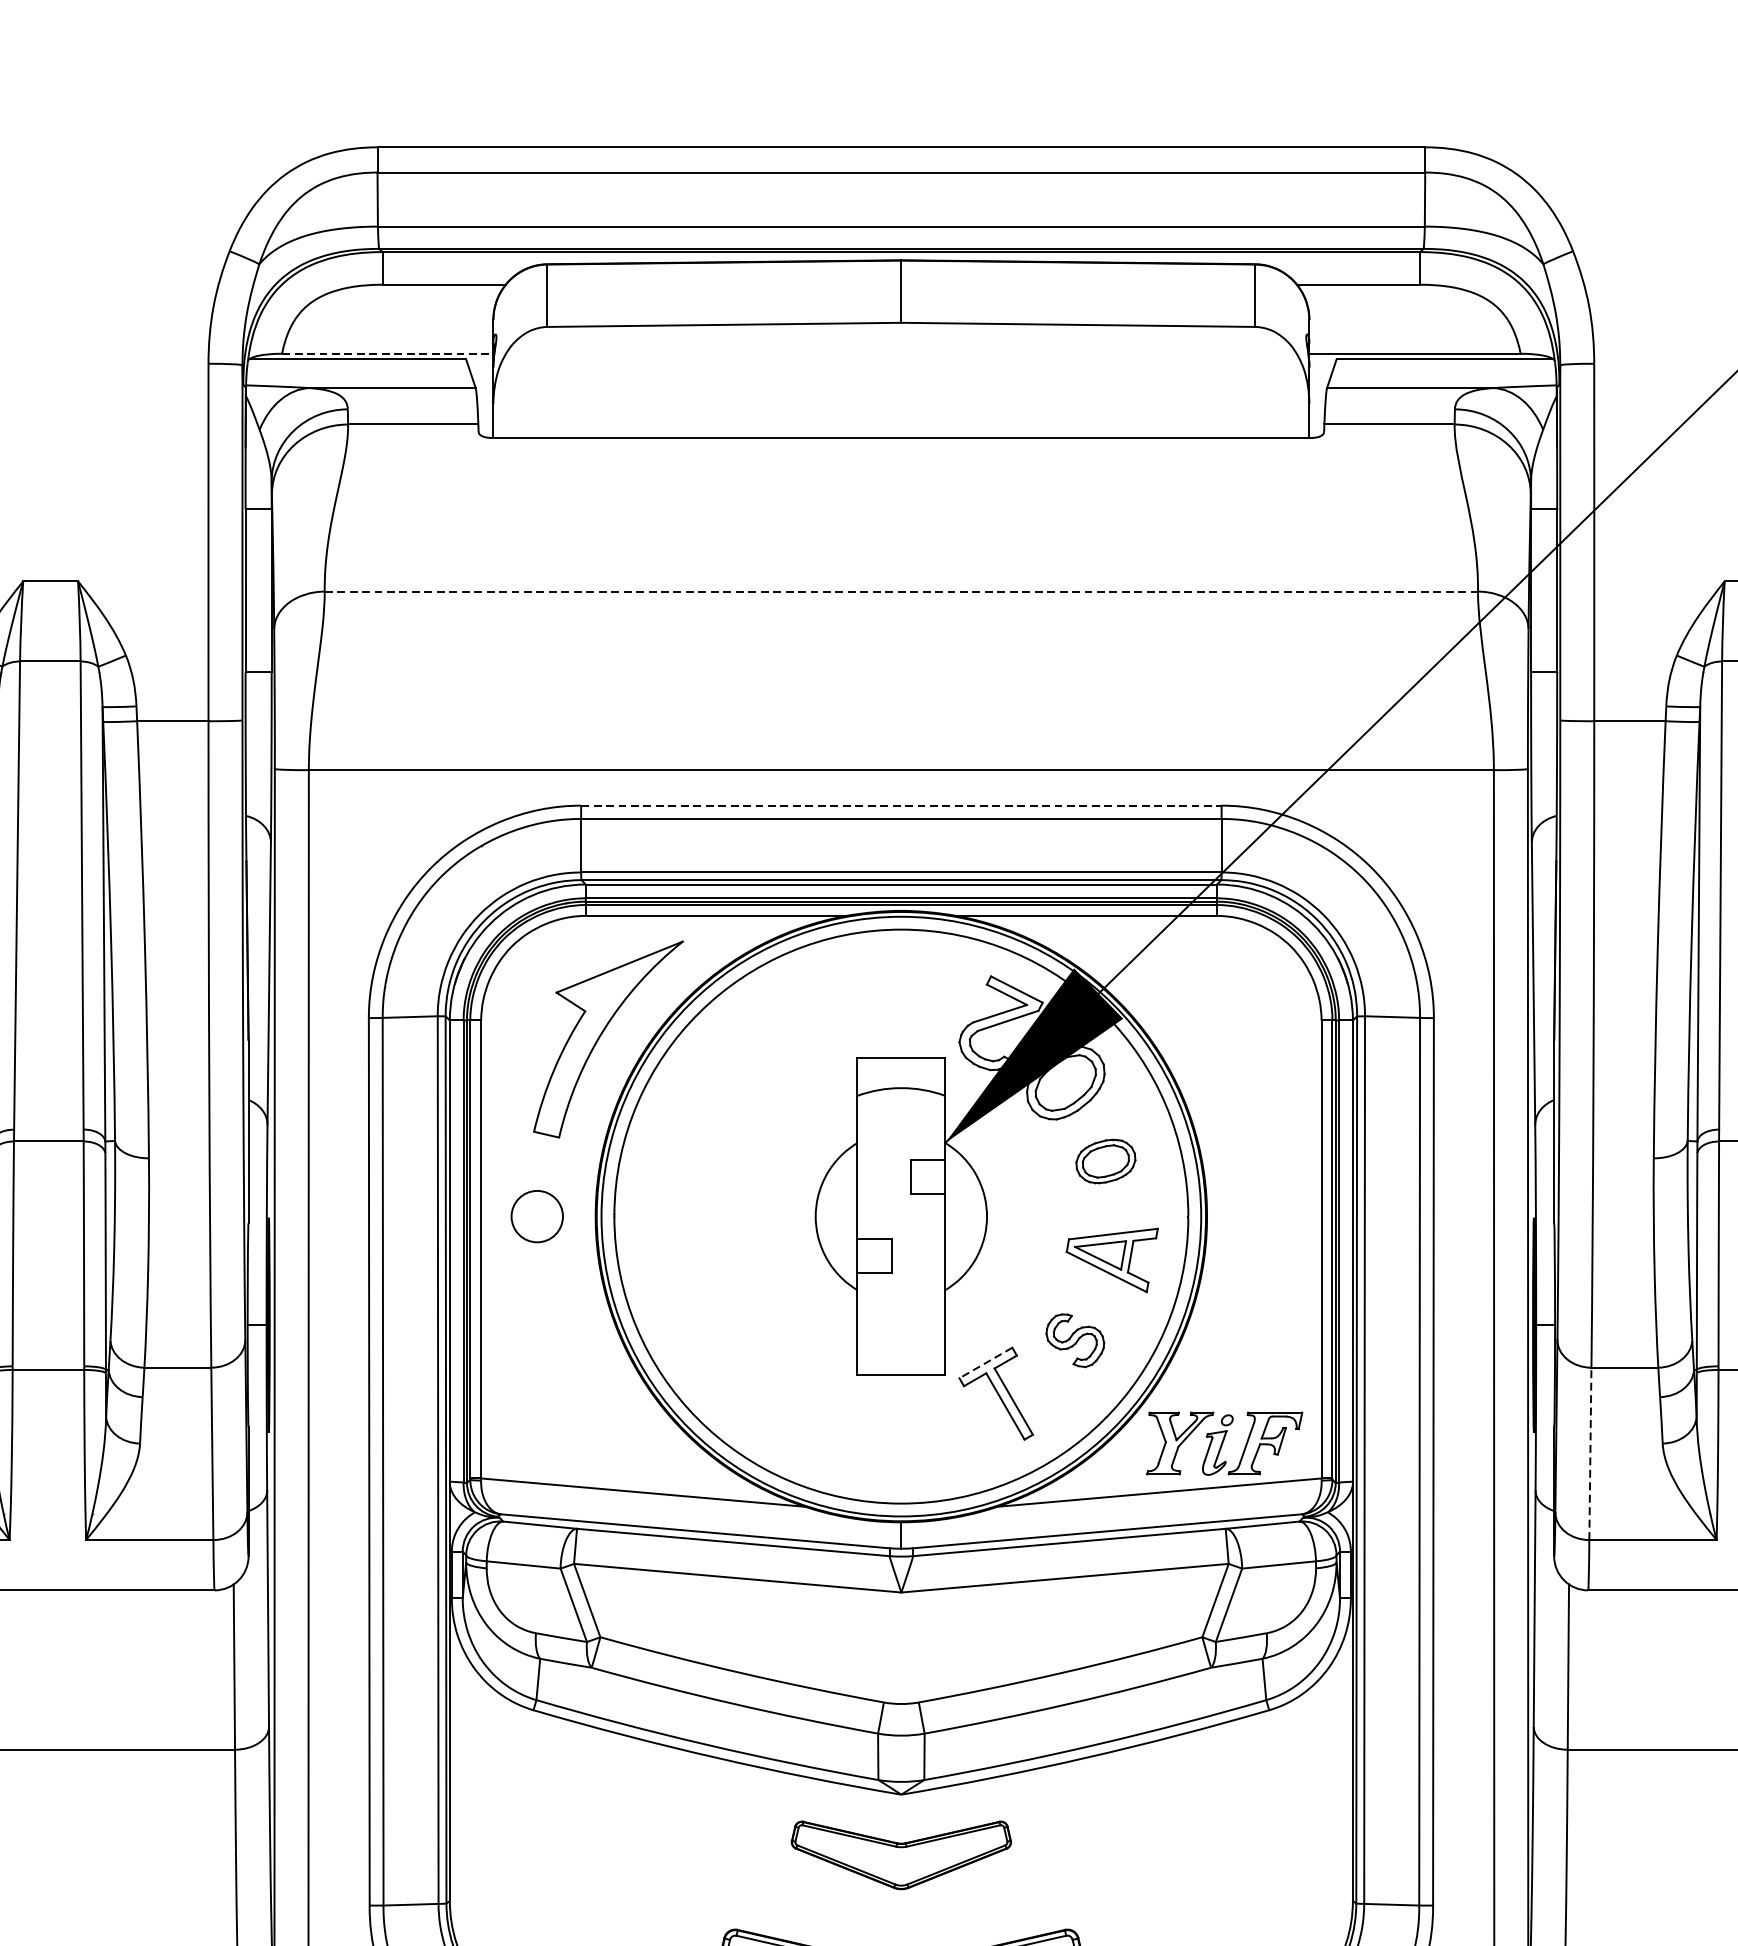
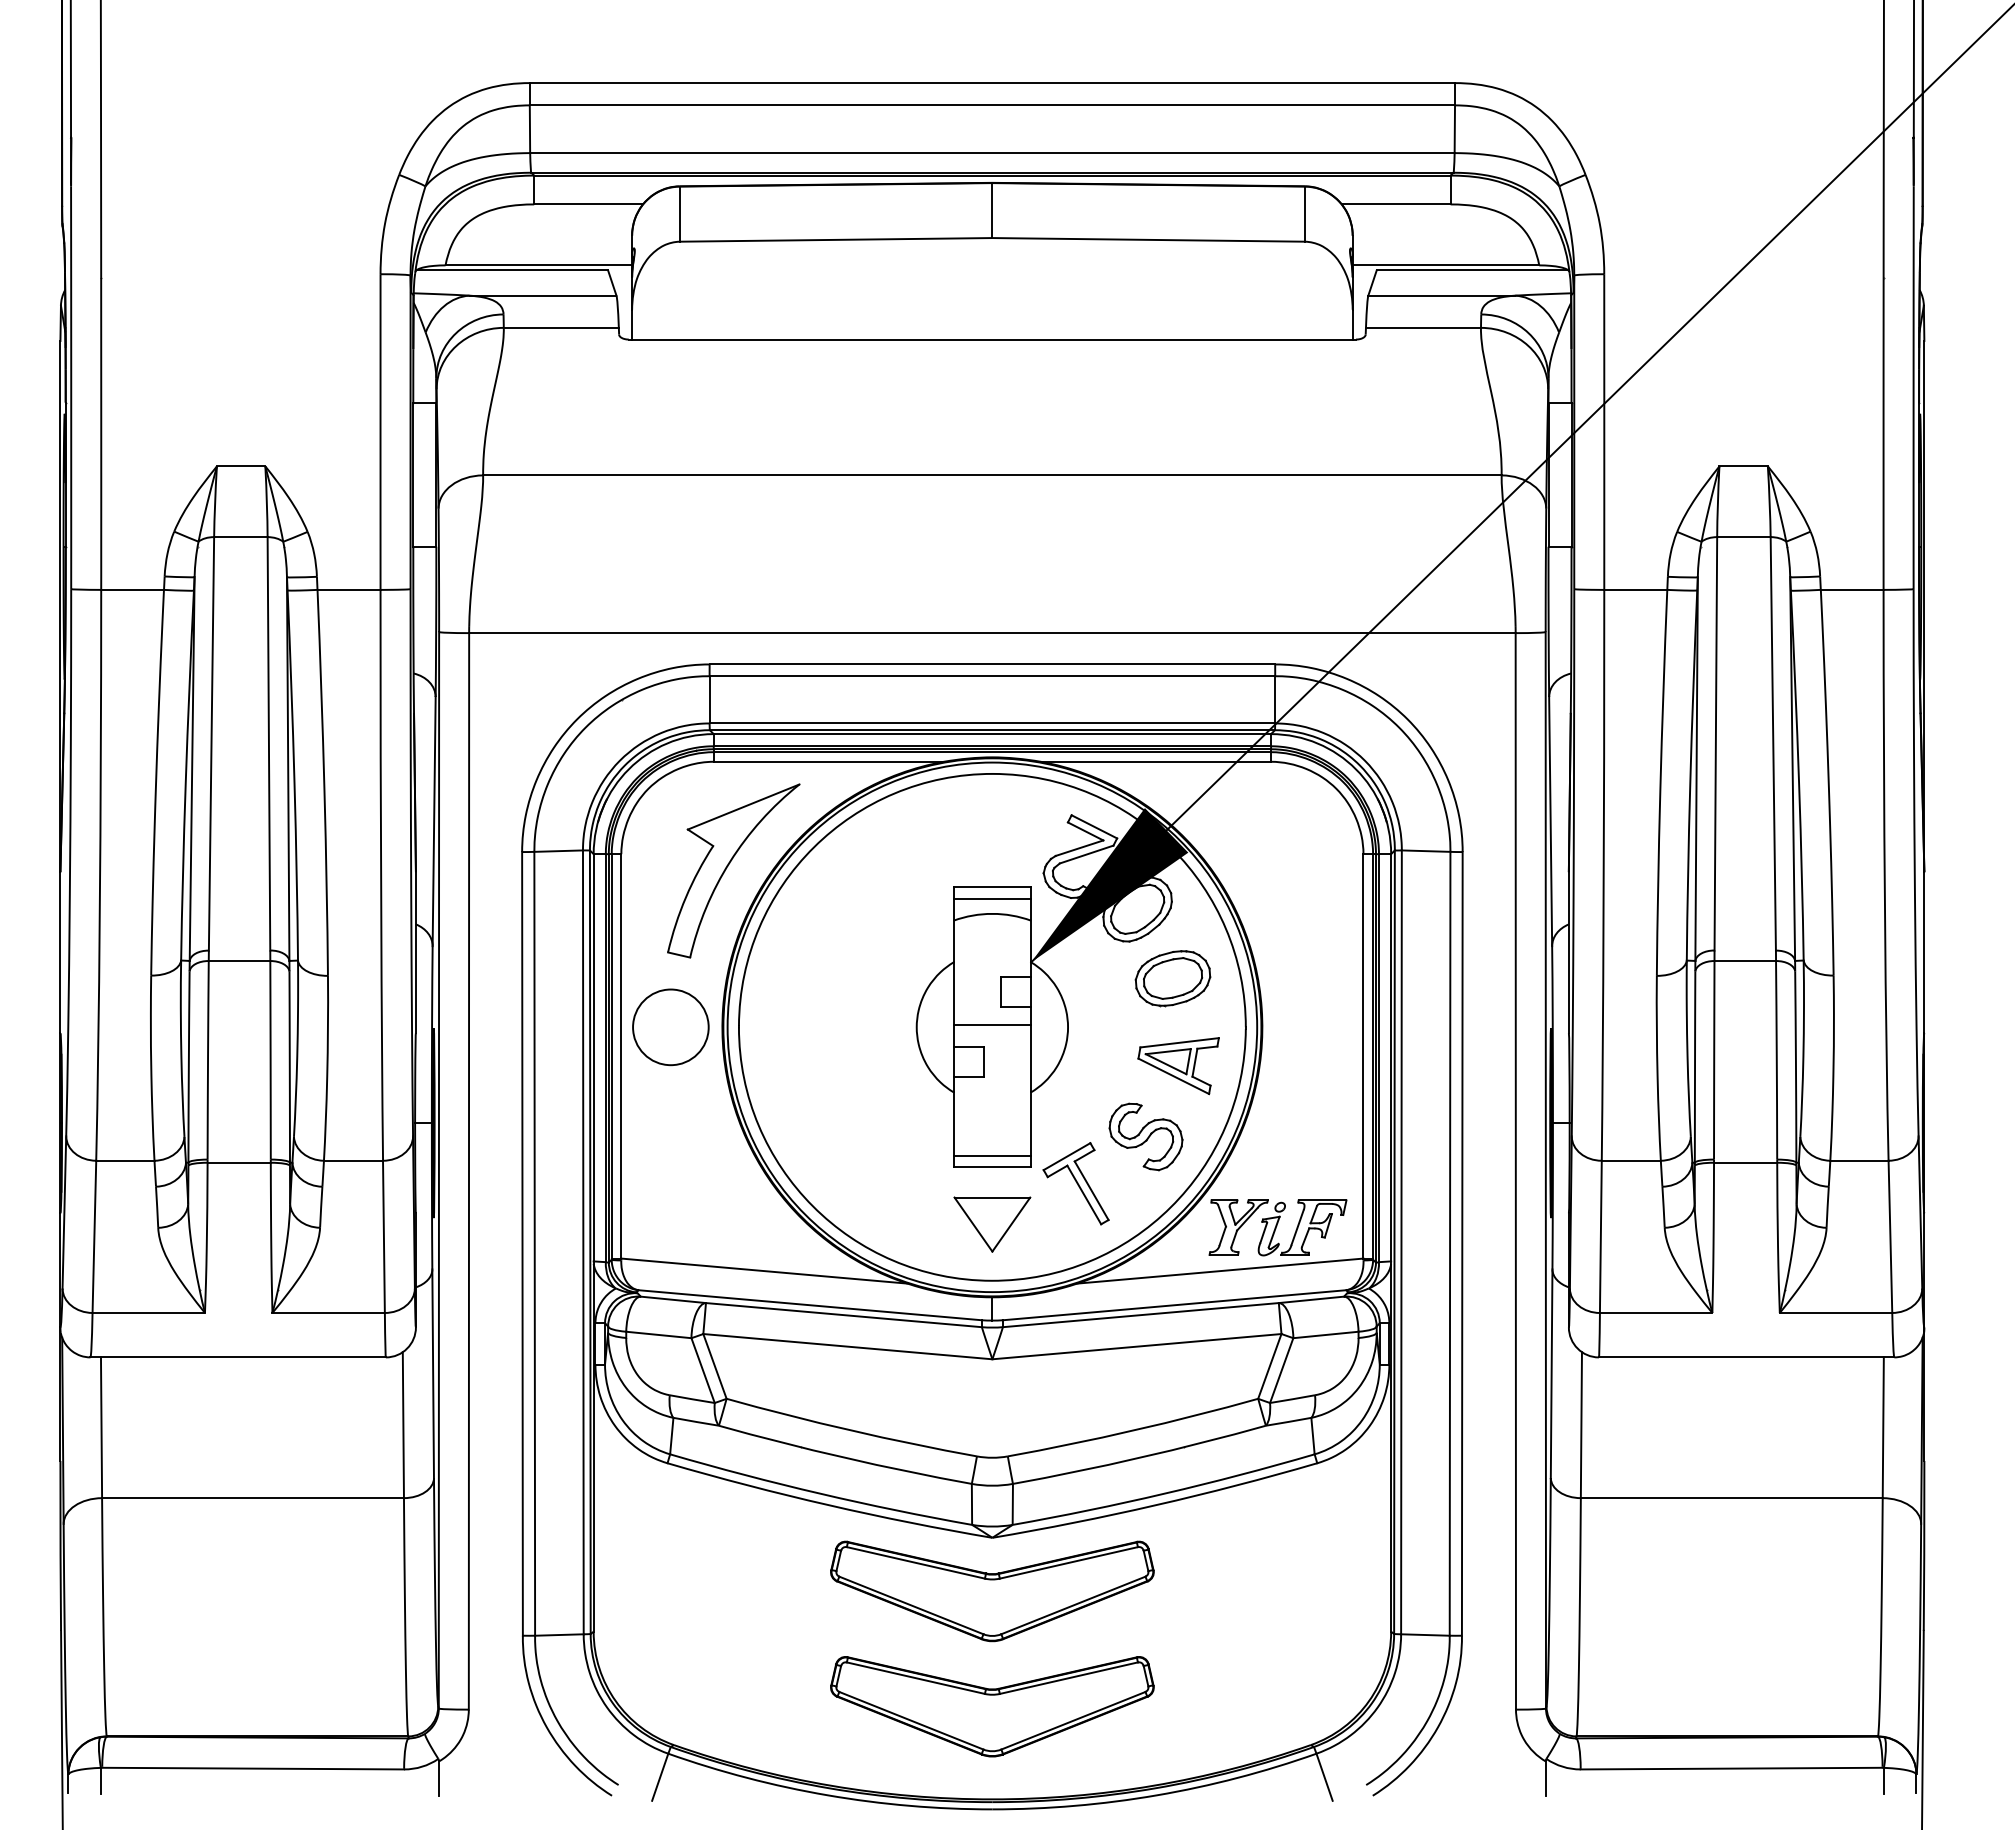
line: (388, 353) -> (539, 265), dashed -> solid
line: (901, 591) -> (992, 475), dashed -> solid
line: (901, 805) -> (992, 664), dashed -> solid
line: (901, 1070) -> (992, 898), added
part: (1105, 1161) -> (1172, 978), size x1.43
line: (901, 1213) -> (992, 1024), added
circle: (536, 1216) -> (670, 1027), size x1.67
part: (1074, 1340) -> (1145, 1136), size x1.43
line: (901, 1361) -> (992, 1155), added
line: (986, 1362) -> (1067, 1156), dashed -> solid
part: (901, 1439) -> (992, 1224), added
line: (1589, 1453) -> (1600, 1236), dashed -> solid
part: (901, 1855) -> (992, 1591), size x1.67

